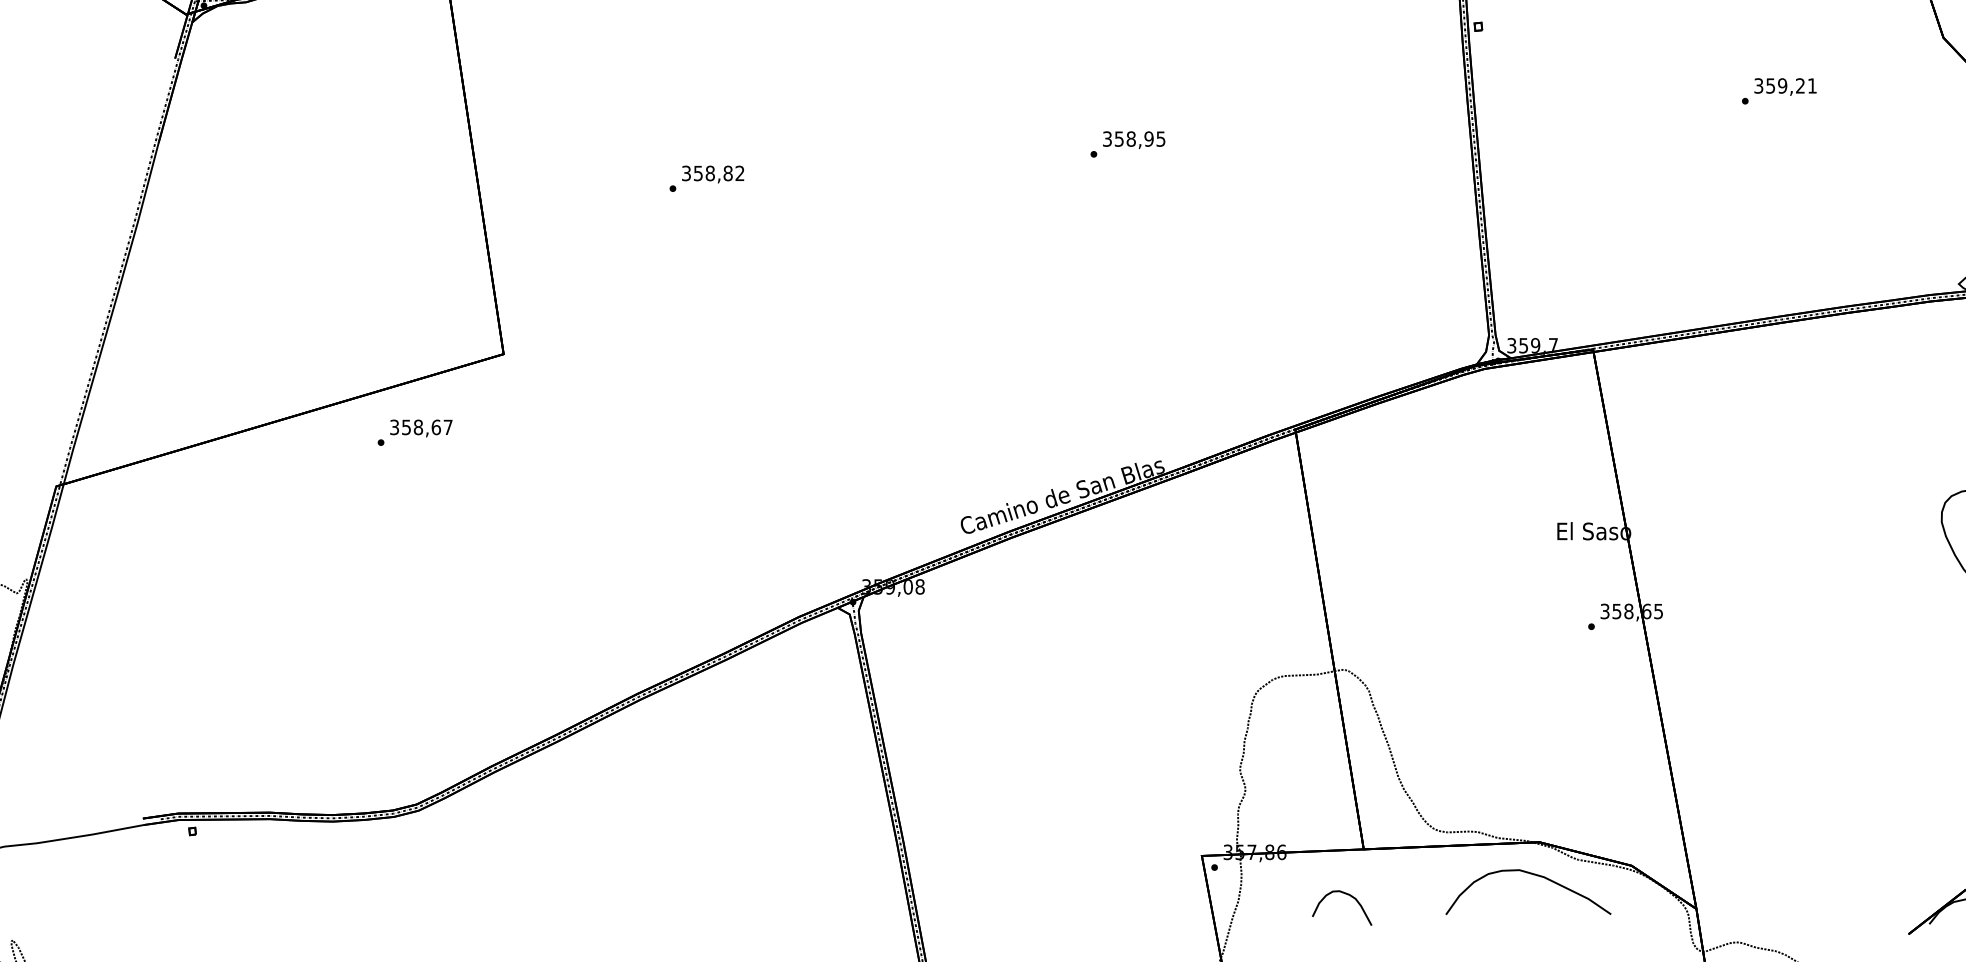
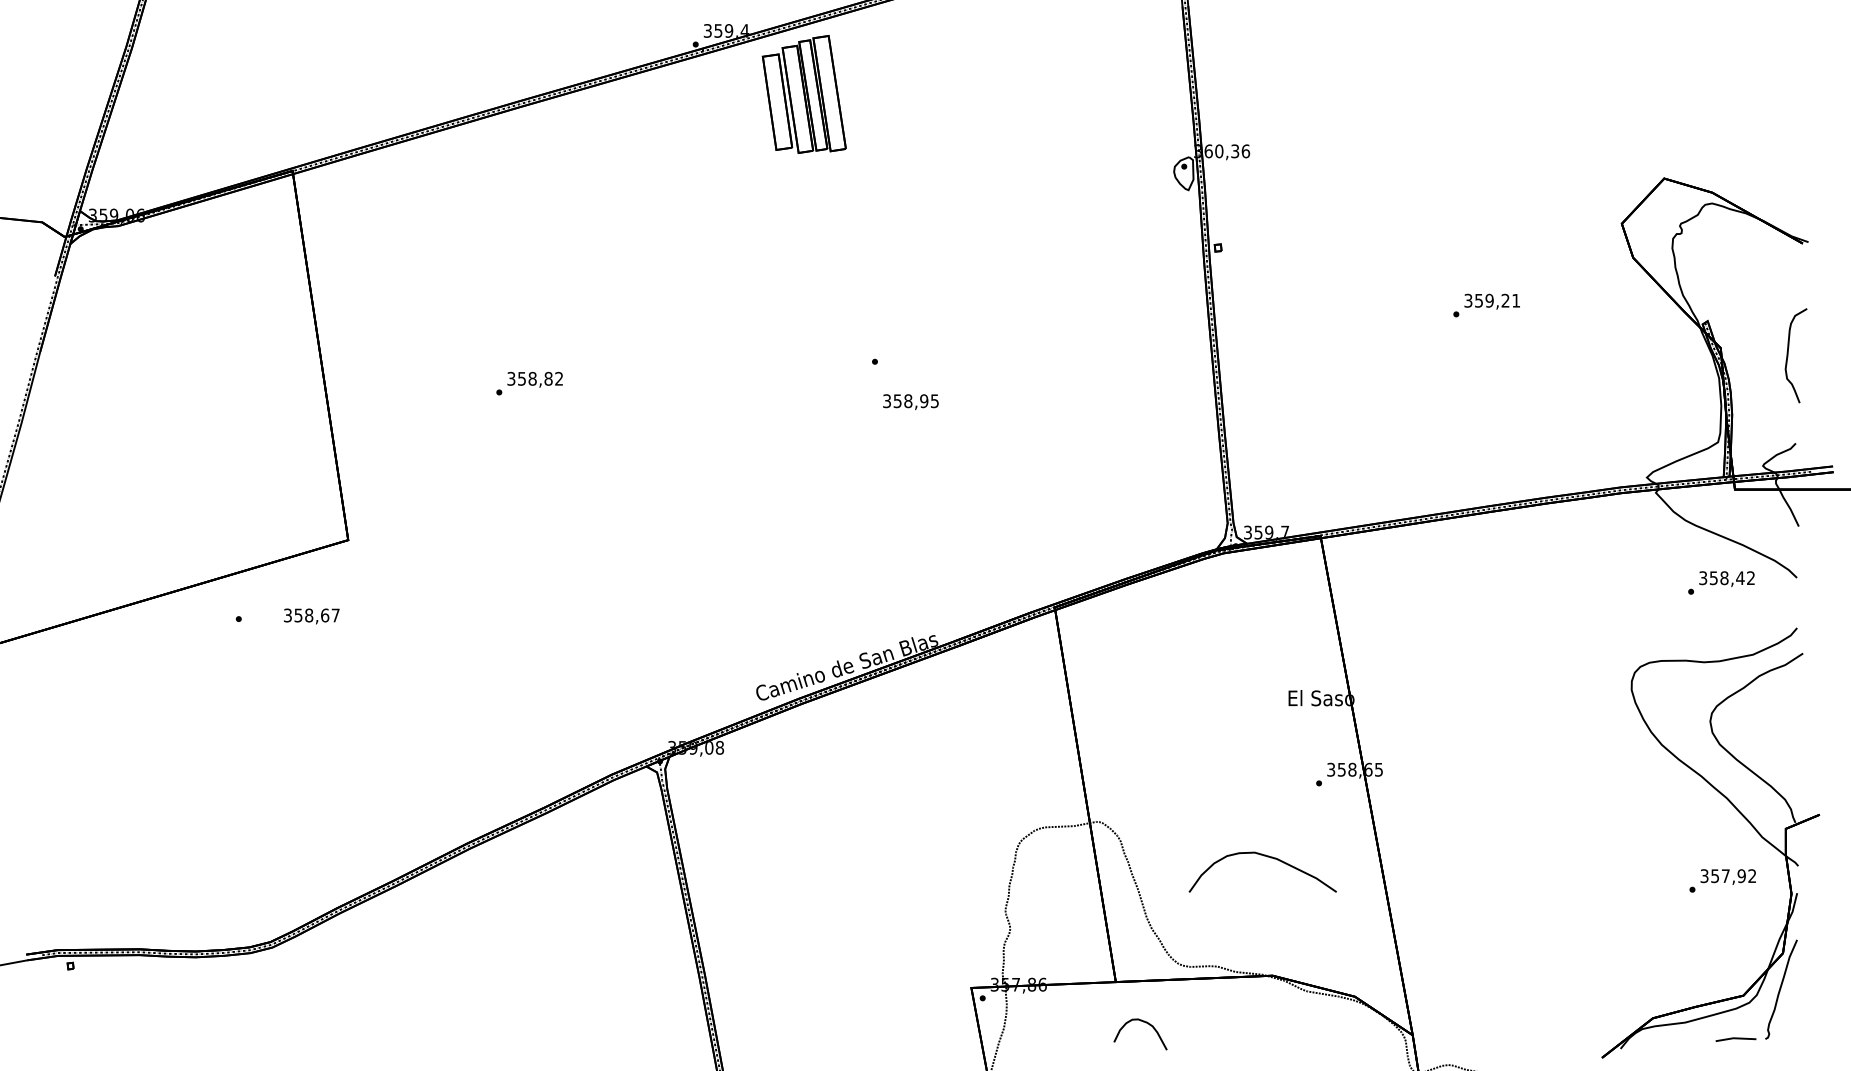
text: (1133, 140) -> (910, 402), moved
text: (421, 428) -> (311, 616), moved
curve: (1533, 875) -> (1267, 857), moved
curve: (1345, 894) -> (1143, 1022), moved

